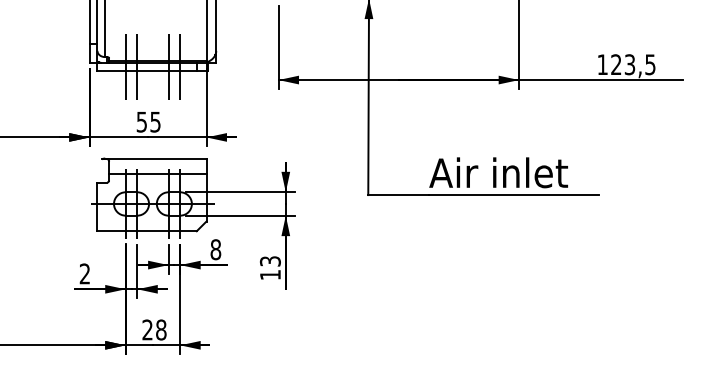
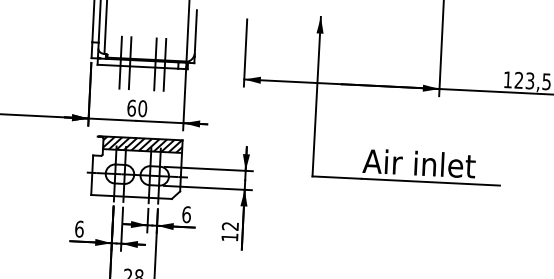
text: (148, 121) -> (137, 107), 55 -> 60
hatch: (154, 166) -> (140, 144), added
text: (215, 249) -> (186, 214), 8 -> 6
text: (270, 261) -> (230, 226), 13 -> 12
text: (84, 273) -> (79, 228), 2 -> 6

